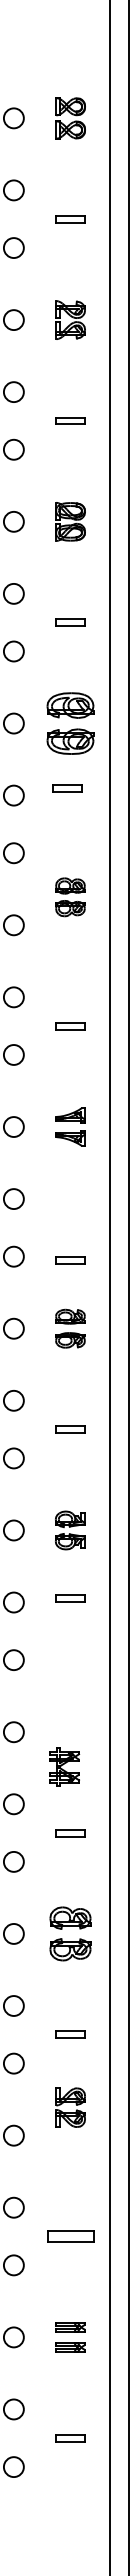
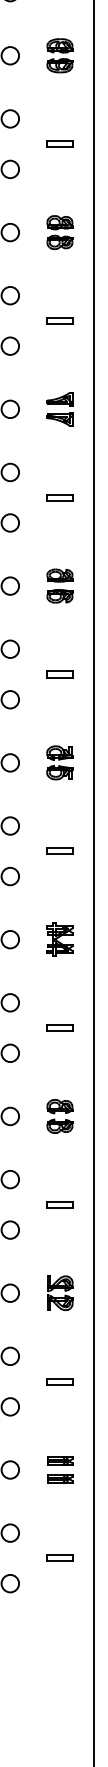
part: (70, 723) -> (59, 55), size x0.62
part: (67, 788) -> (59, 144), moved
part: (70, 897) -> (59, 232), moved
part: (70, 1260) -> (59, 497), moved
part: (70, 1598) -> (59, 851), moved
part: (64, 1766) -> (59, 939), moved
part: (70, 1933) -> (59, 1116), size x0.71
part: (70, 2107) -> (59, 1293), moved
part: (70, 2236) -> (59, 1381), size x0.62

